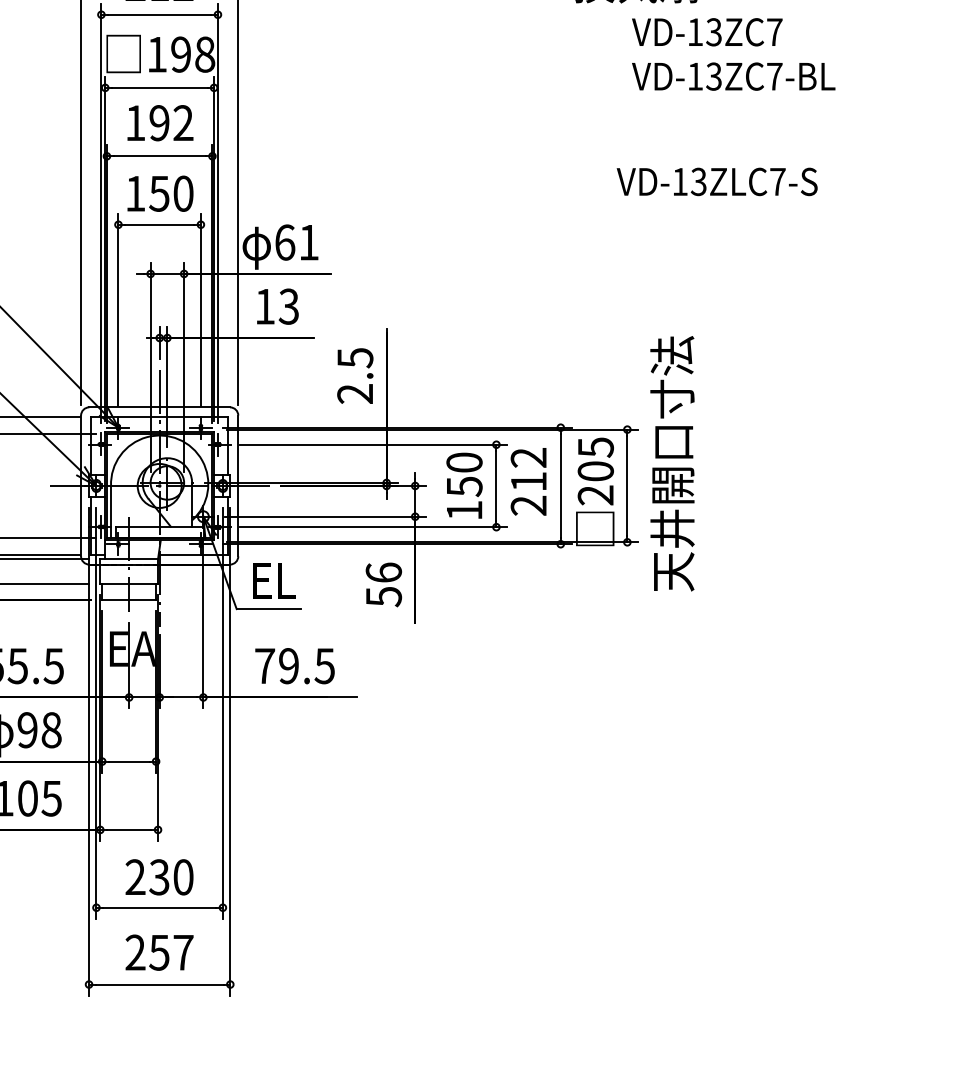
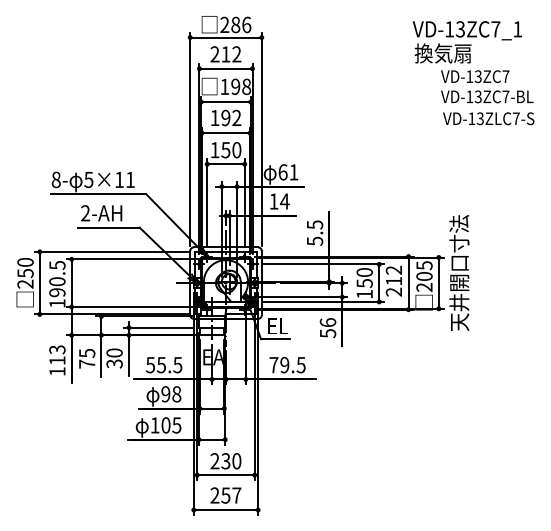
text: (716, 181) -> (488, 118), moved
text: (288, 306) -> (284, 201), 13 -> 14
text: (354, 392) -> (314, 240), 2.5 -> 5.5

